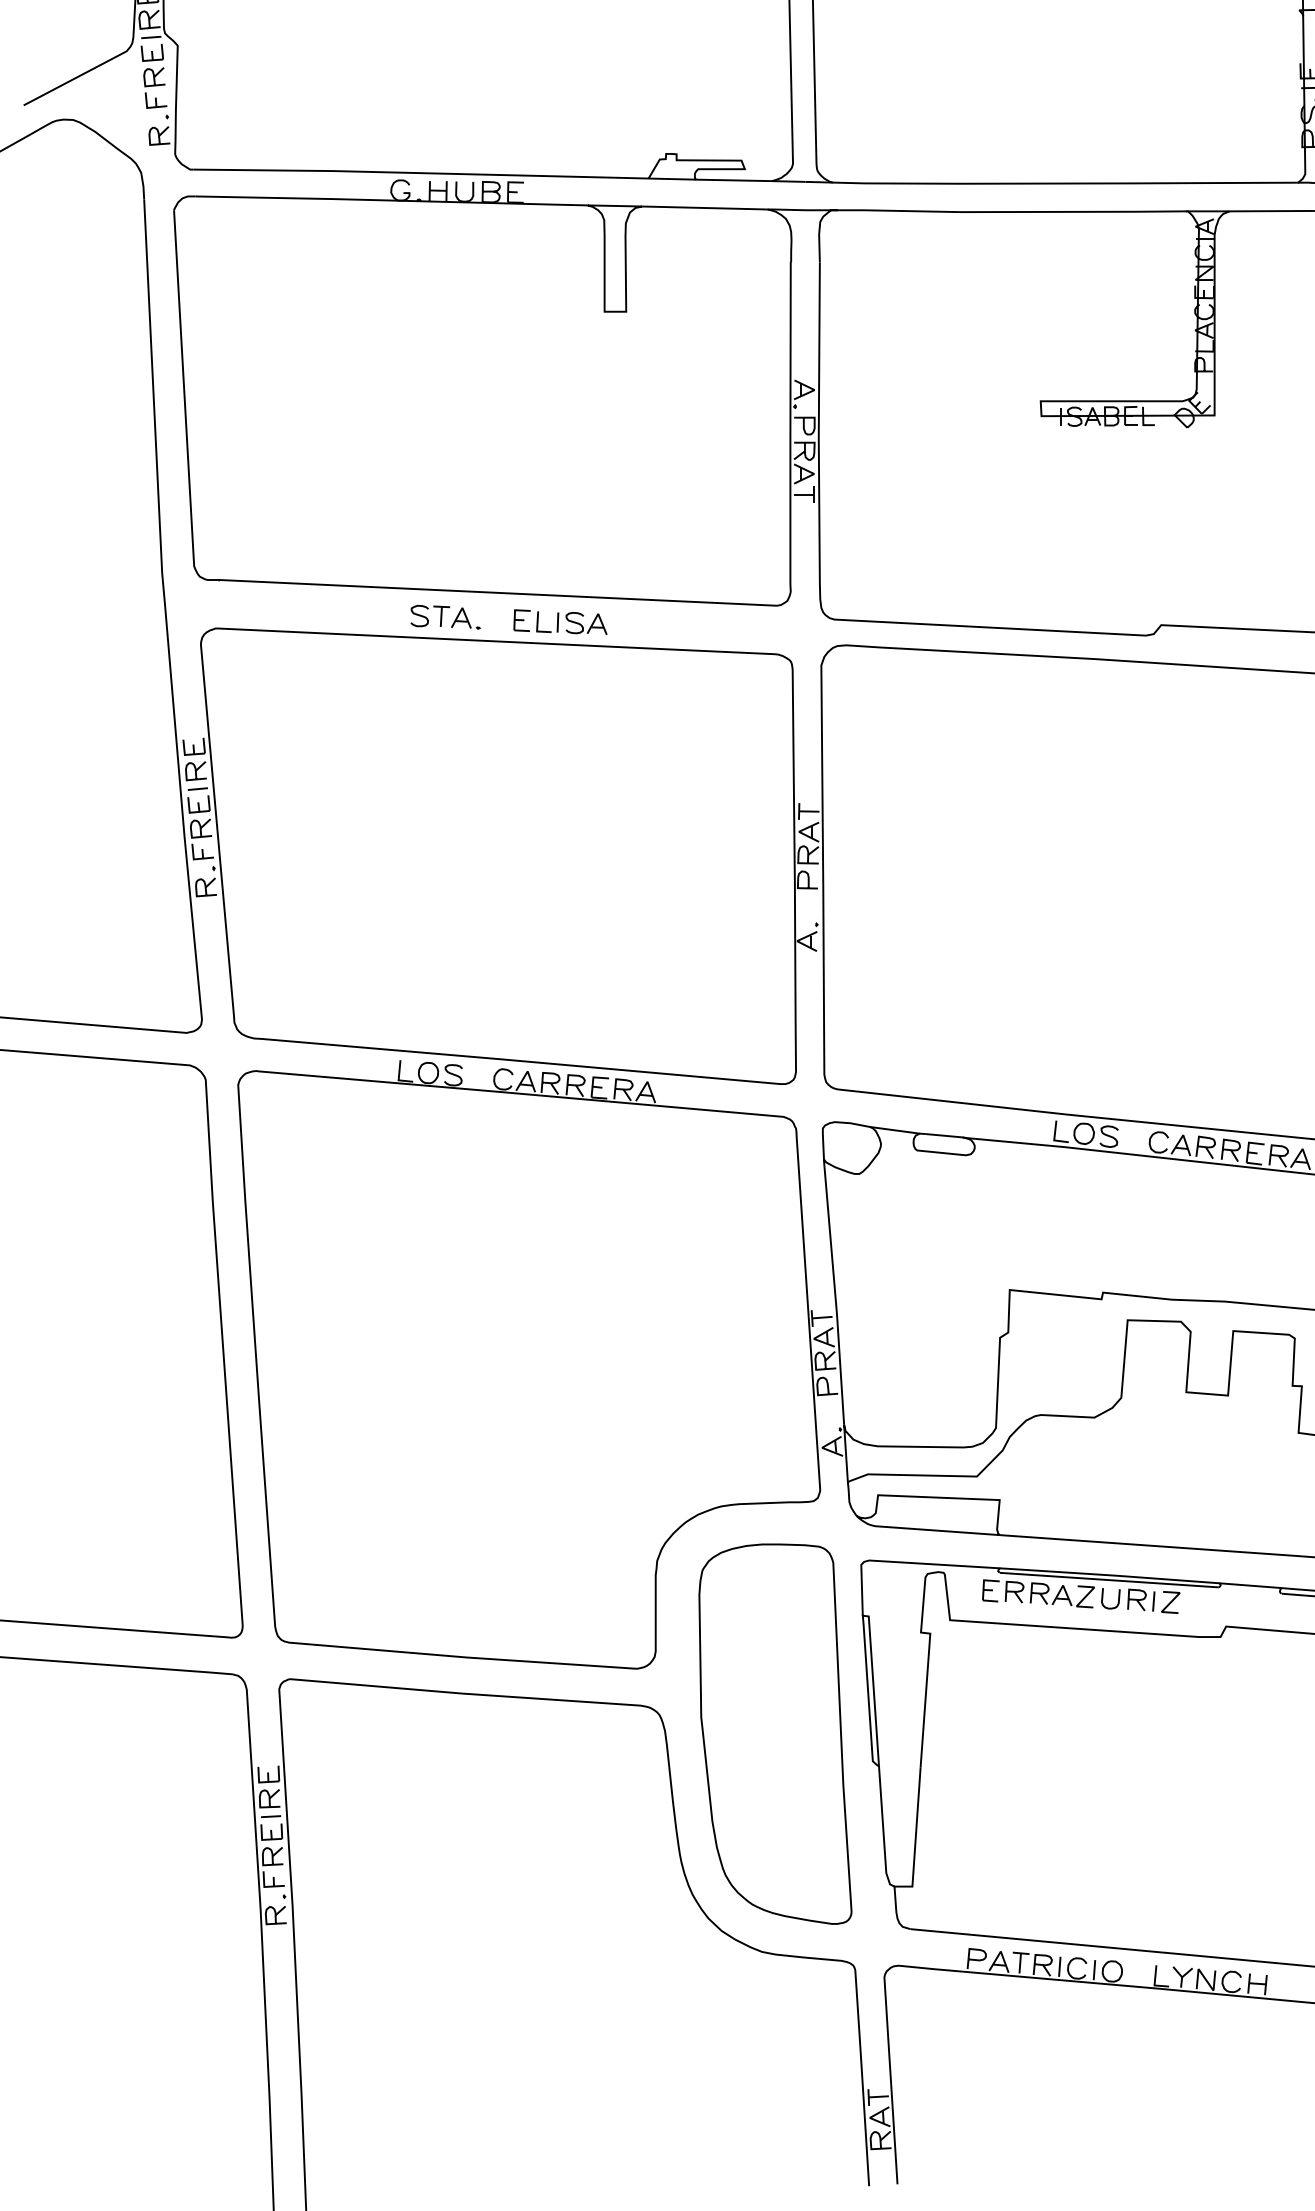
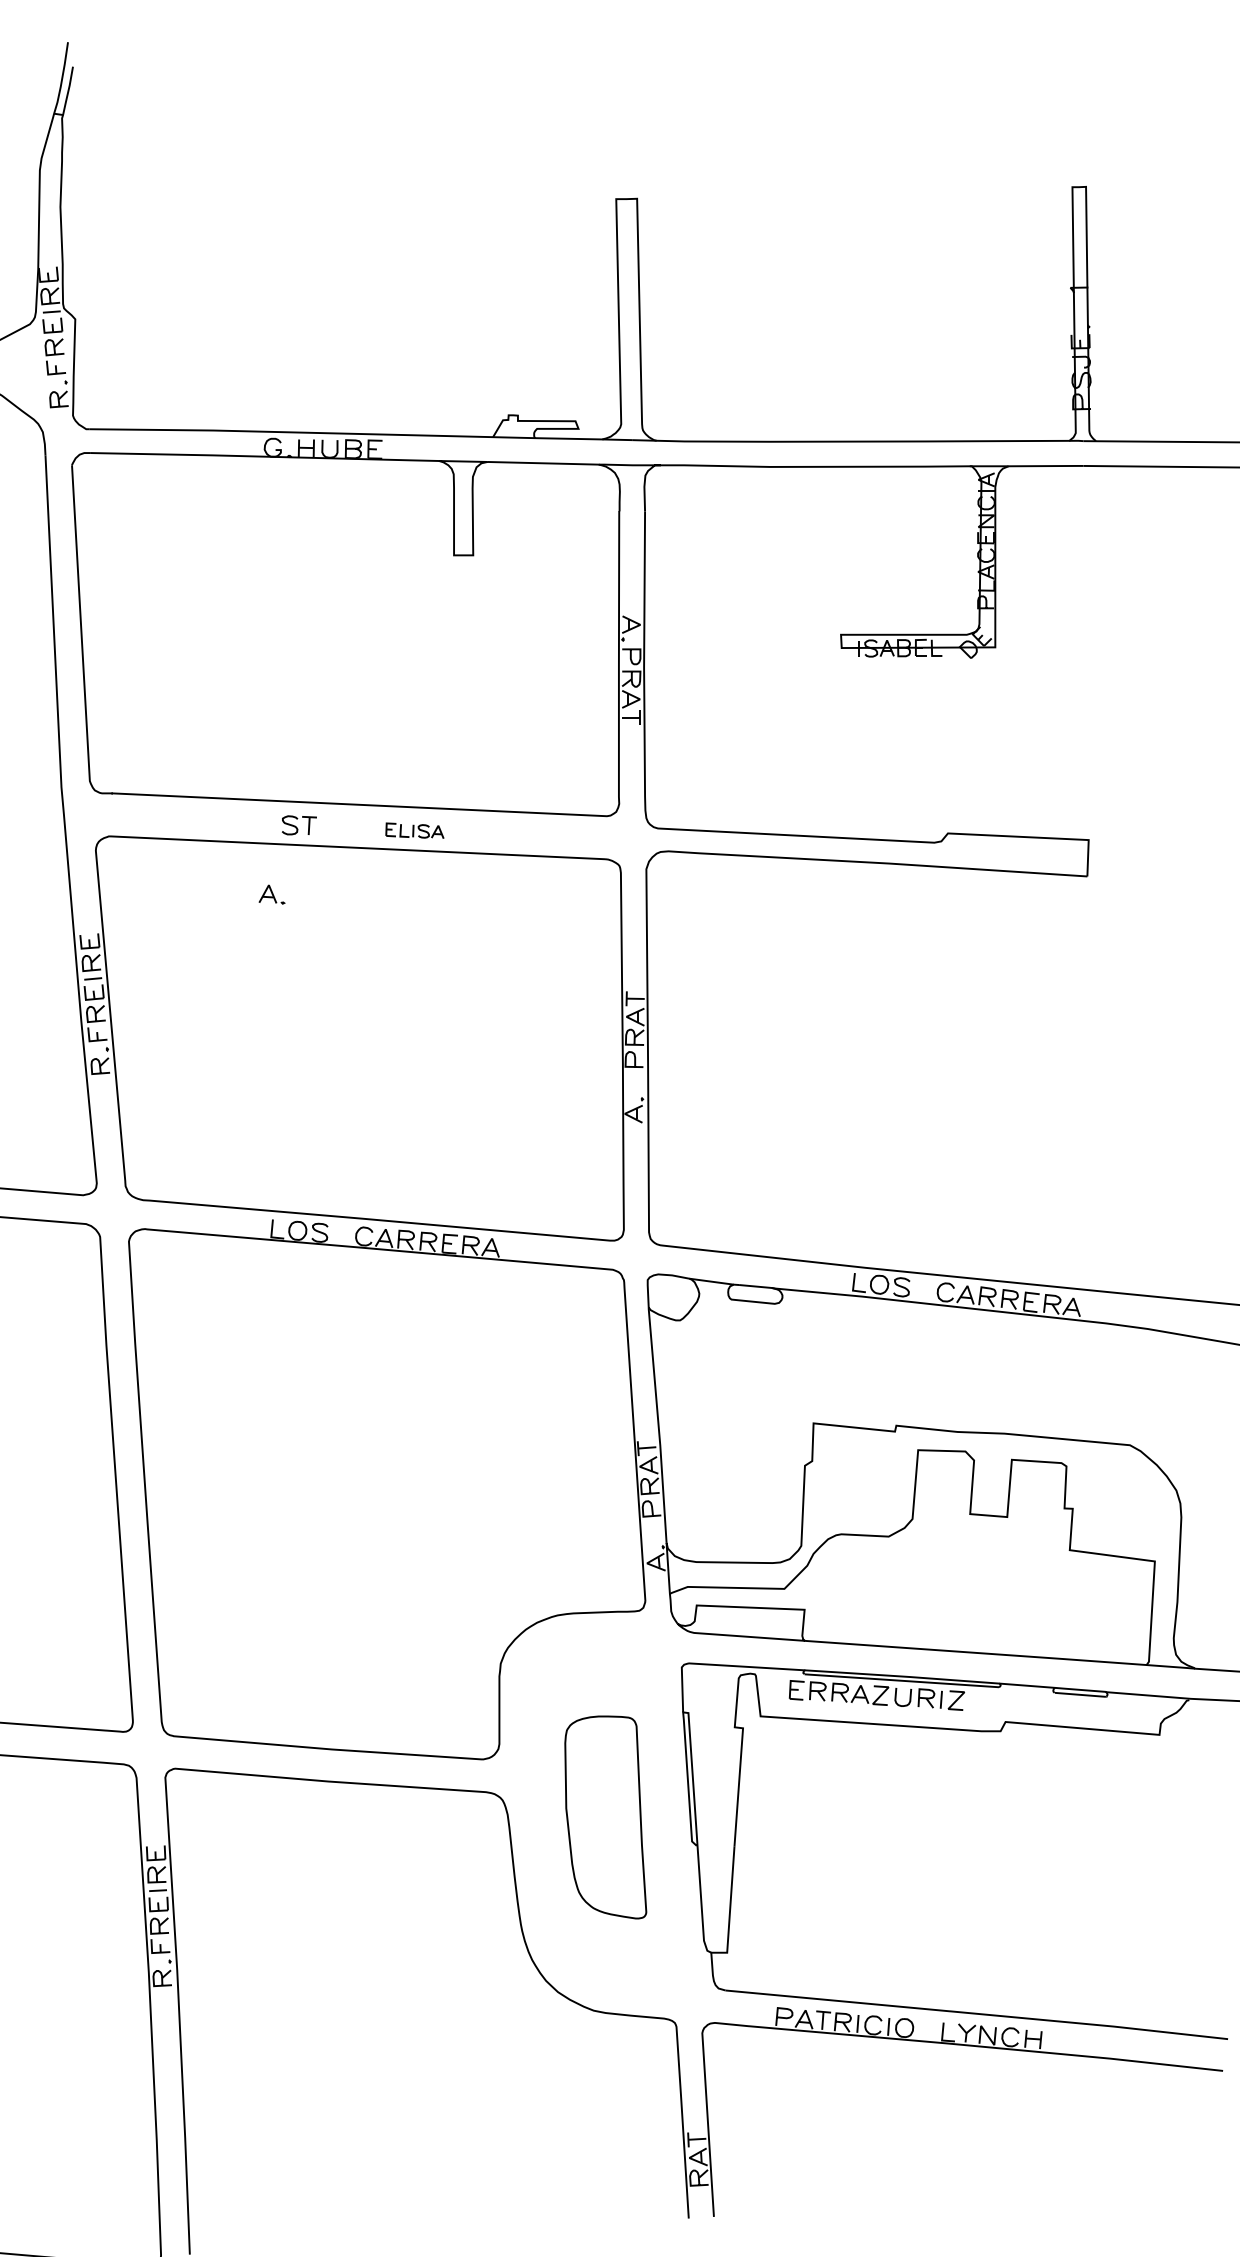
part: (465, 618) -> (271, 894), moved
part: (560, 621) -> (414, 830), size x0.7
part: (775, 1734) -> (605, 1817), size x0.6

